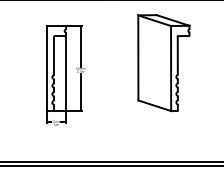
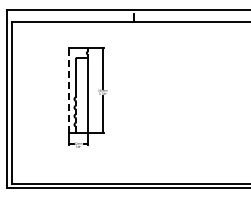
part: (163, 63) -> (185, 85), removed
line: (47, 68) -> (69, 90), solid -> dashed

